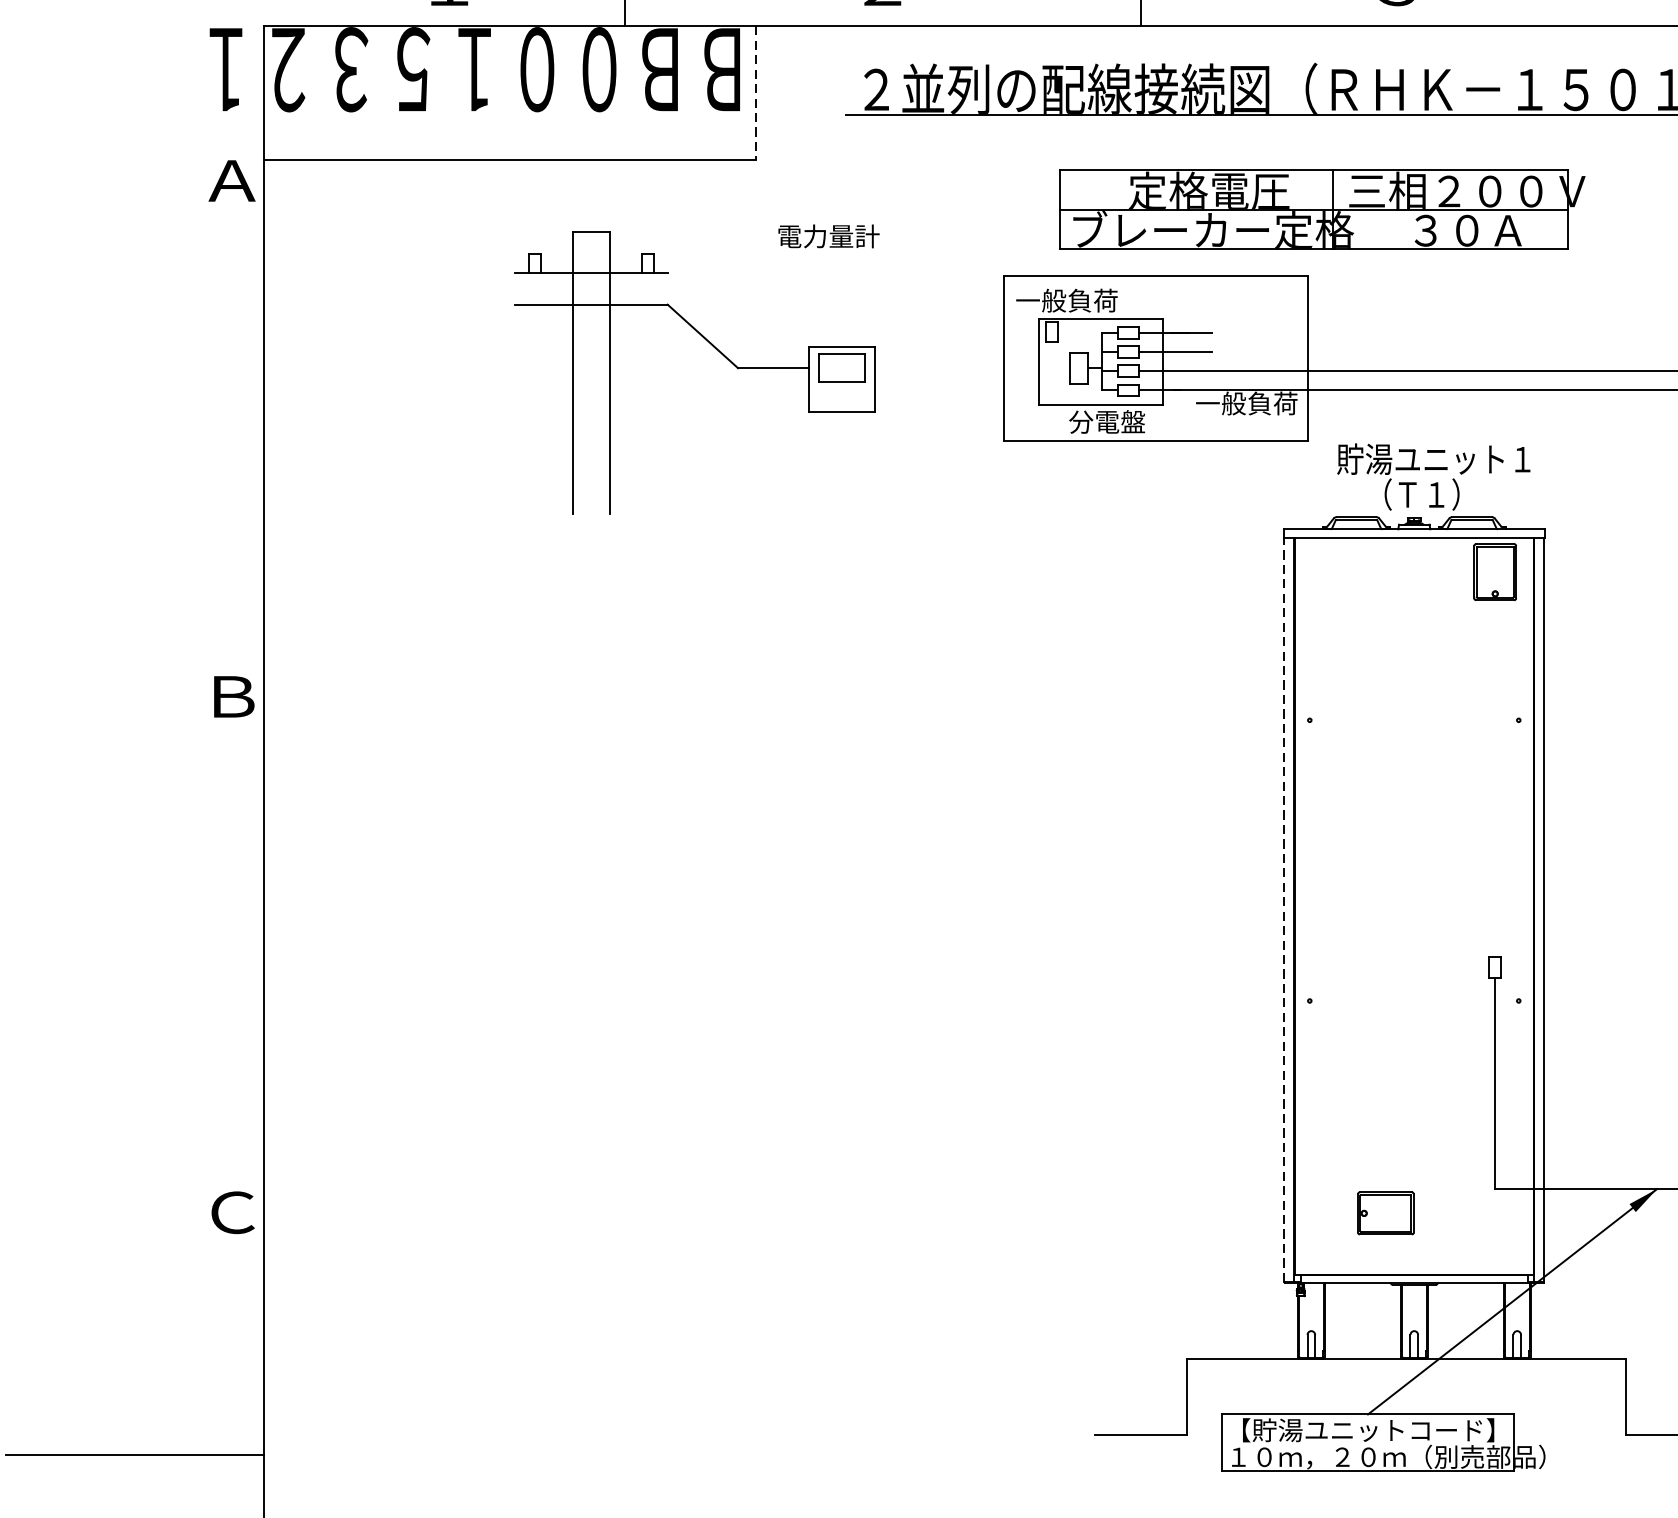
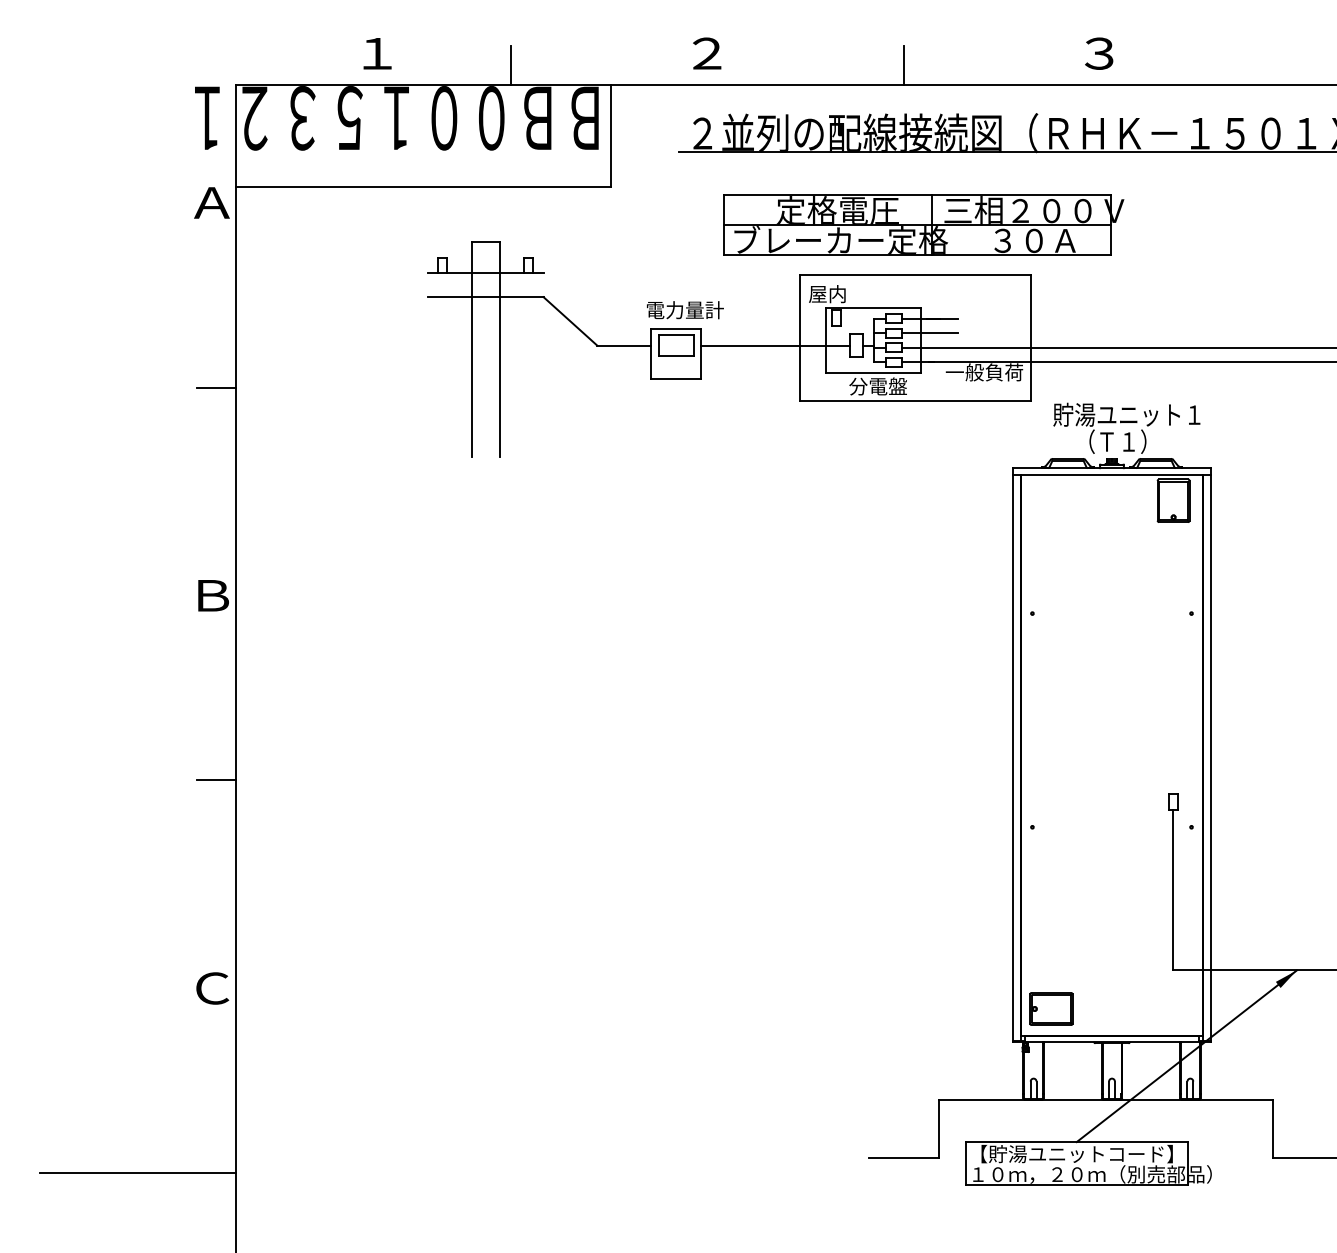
line: (756, 93) -> (611, 136), dashed -> solid
part: (1321, 209) -> (923, 224), moved
text: (829, 236) -> (685, 310), moved
text: (1066, 301) -> (847, 294), 一般負荷 -> 屋内
line: (972, 368) -> (775, 345), added
line: (238, 423) -> (216, 387), added
line: (1284, 909) -> (1013, 757), dashed -> solid
line: (238, 939) -> (216, 780), added
part: (1386, 1212) -> (1051, 1008), moved

